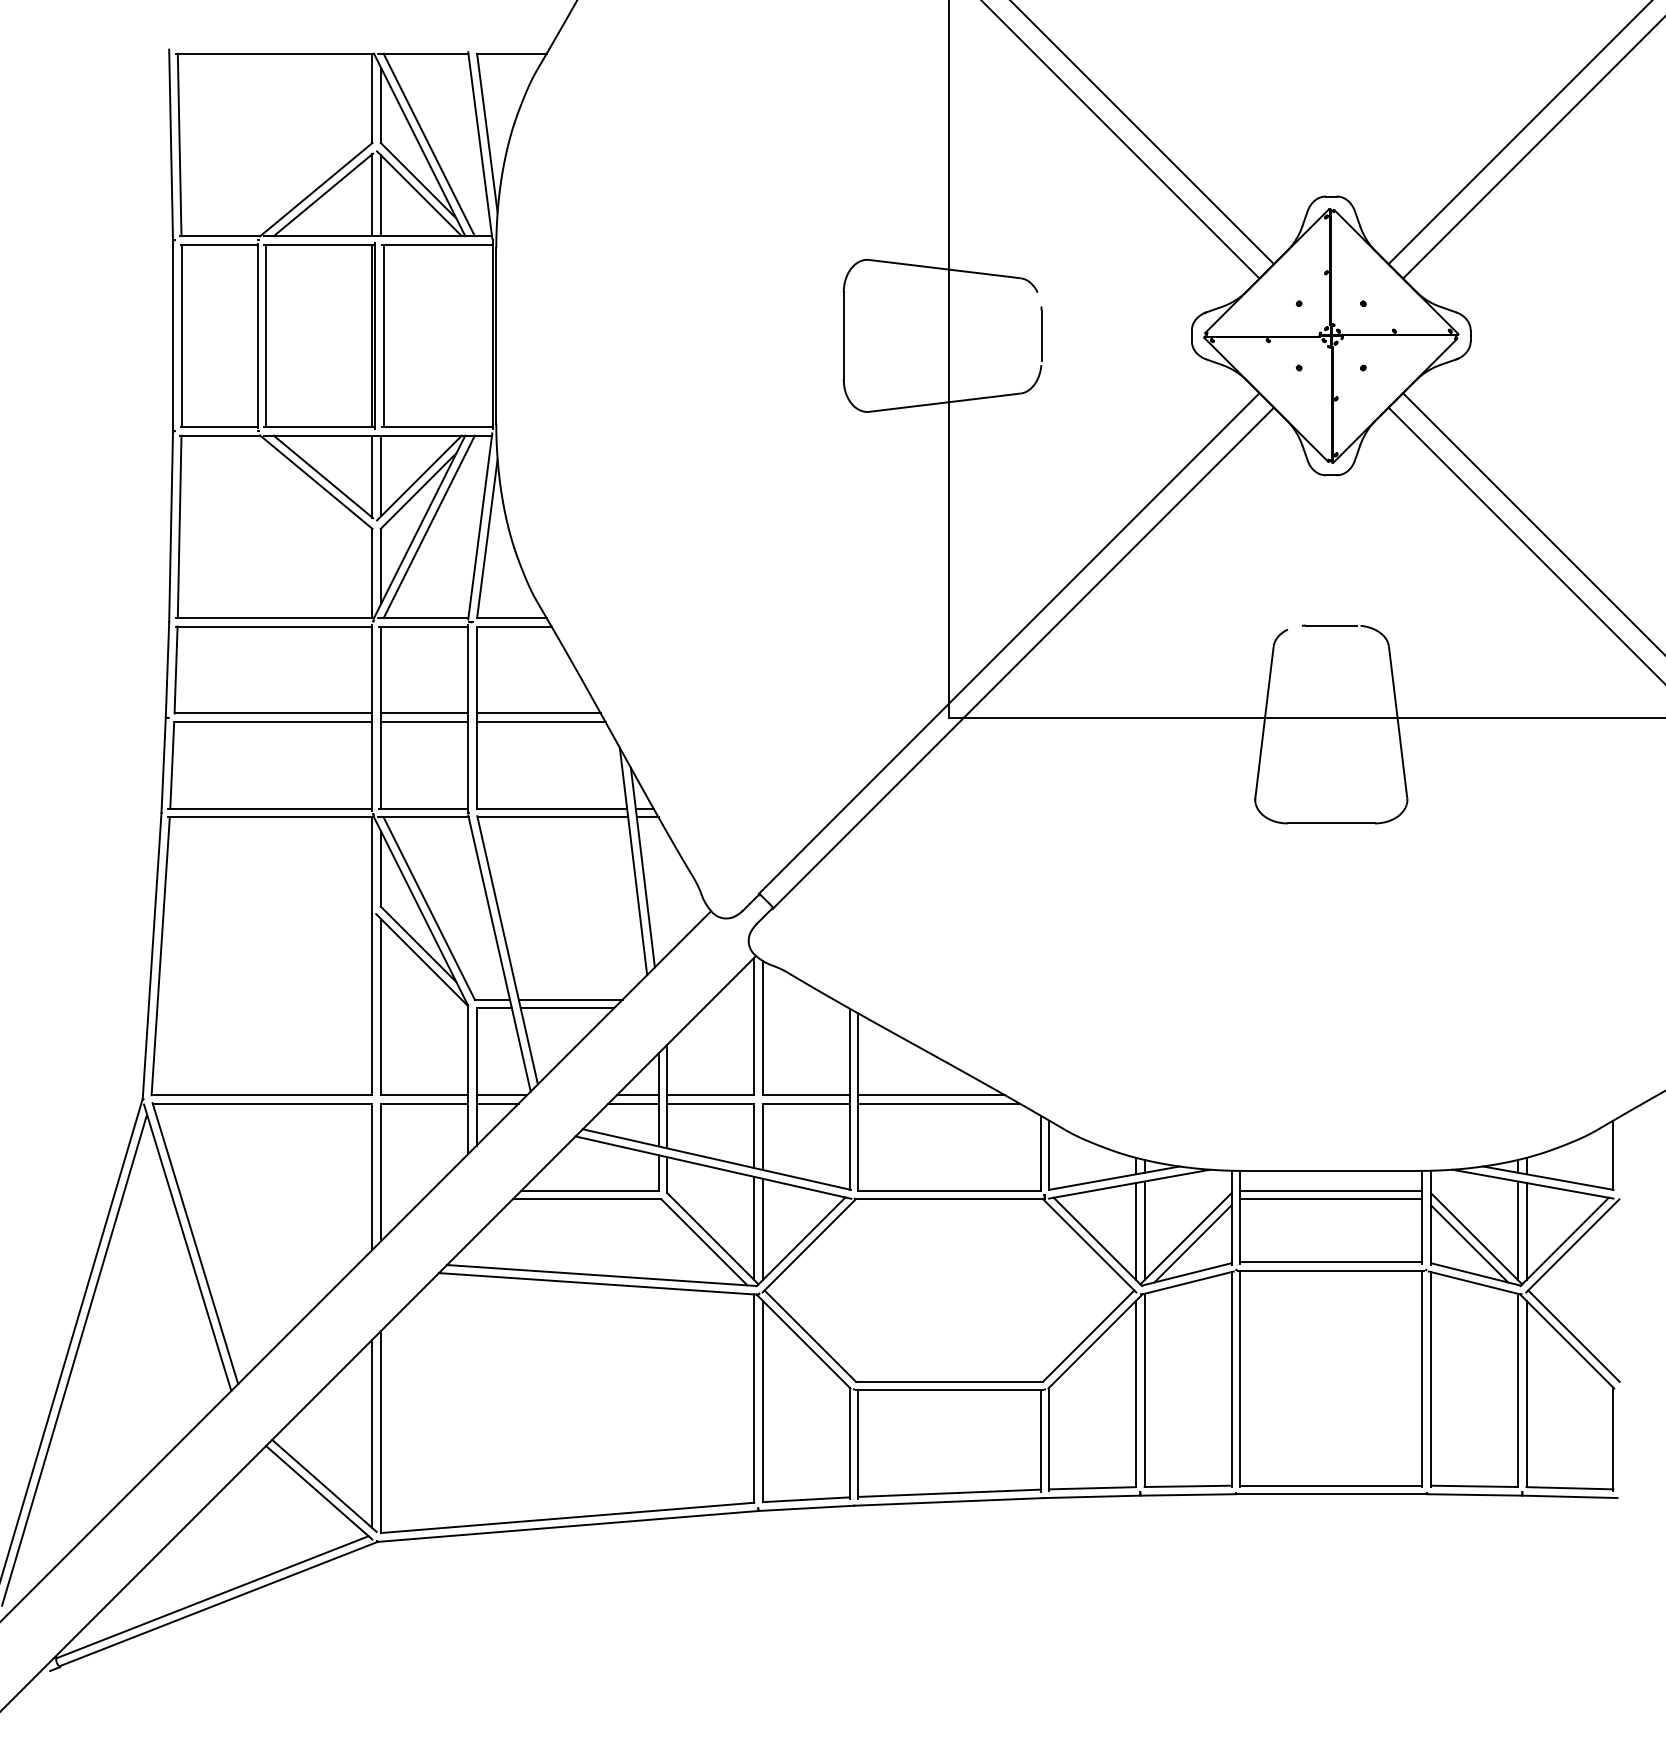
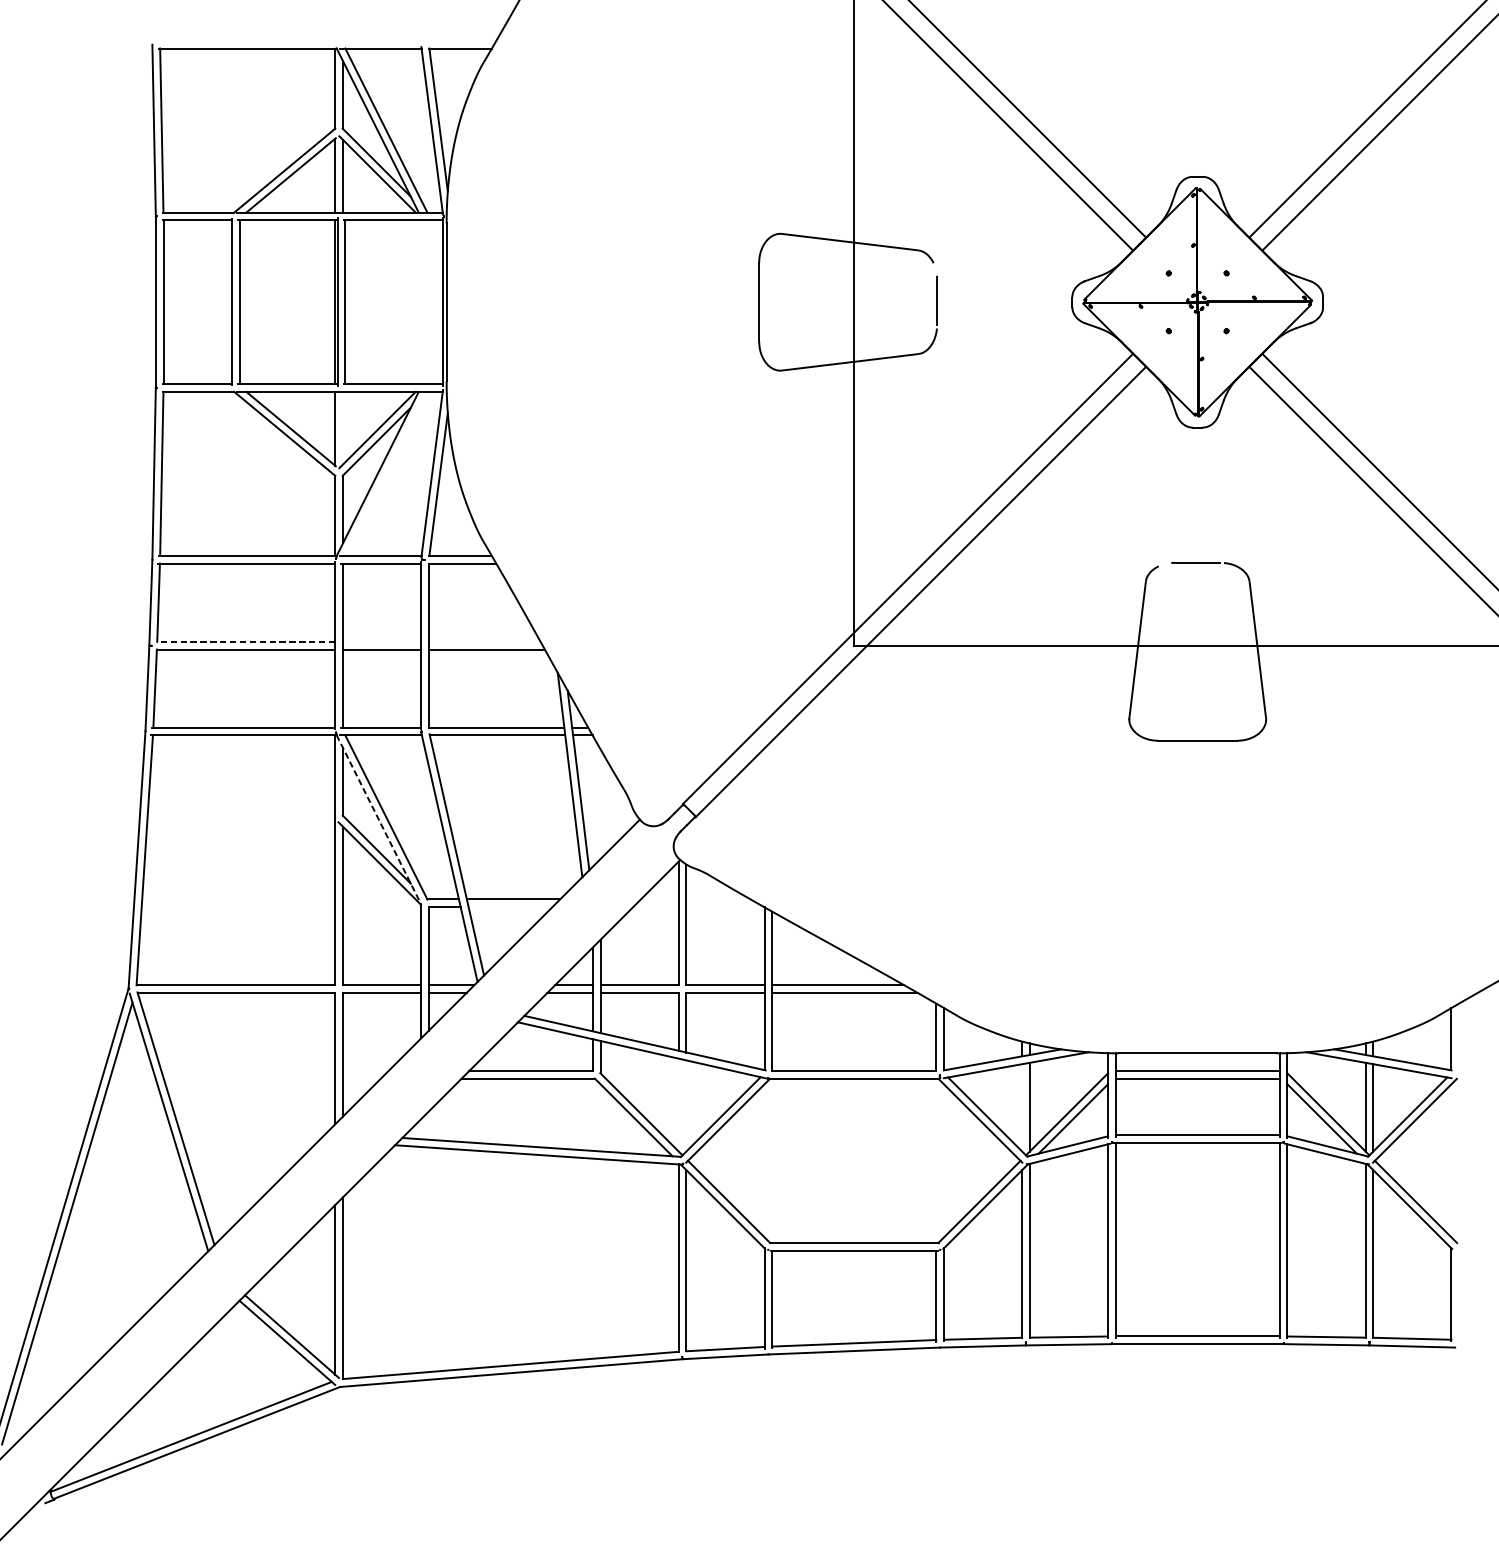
line: (381, 475) -> (343, 427), removed
line: (428, 526) -> (385, 473), removed
line: (273, 713) -> (246, 641), solid -> dashed
line: (424, 713) -> (382, 641), removed
line: (538, 713) -> (484, 641), removed
line: (421, 911) -> (379, 819), solid -> dashed
line: (566, 1008) -> (509, 907), removed
line: (754, 1228) -> (678, 1105), removed
line: (762, 1229) -> (686, 1106), removed
line: (1136, 1231) -> (1022, 1107), removed

